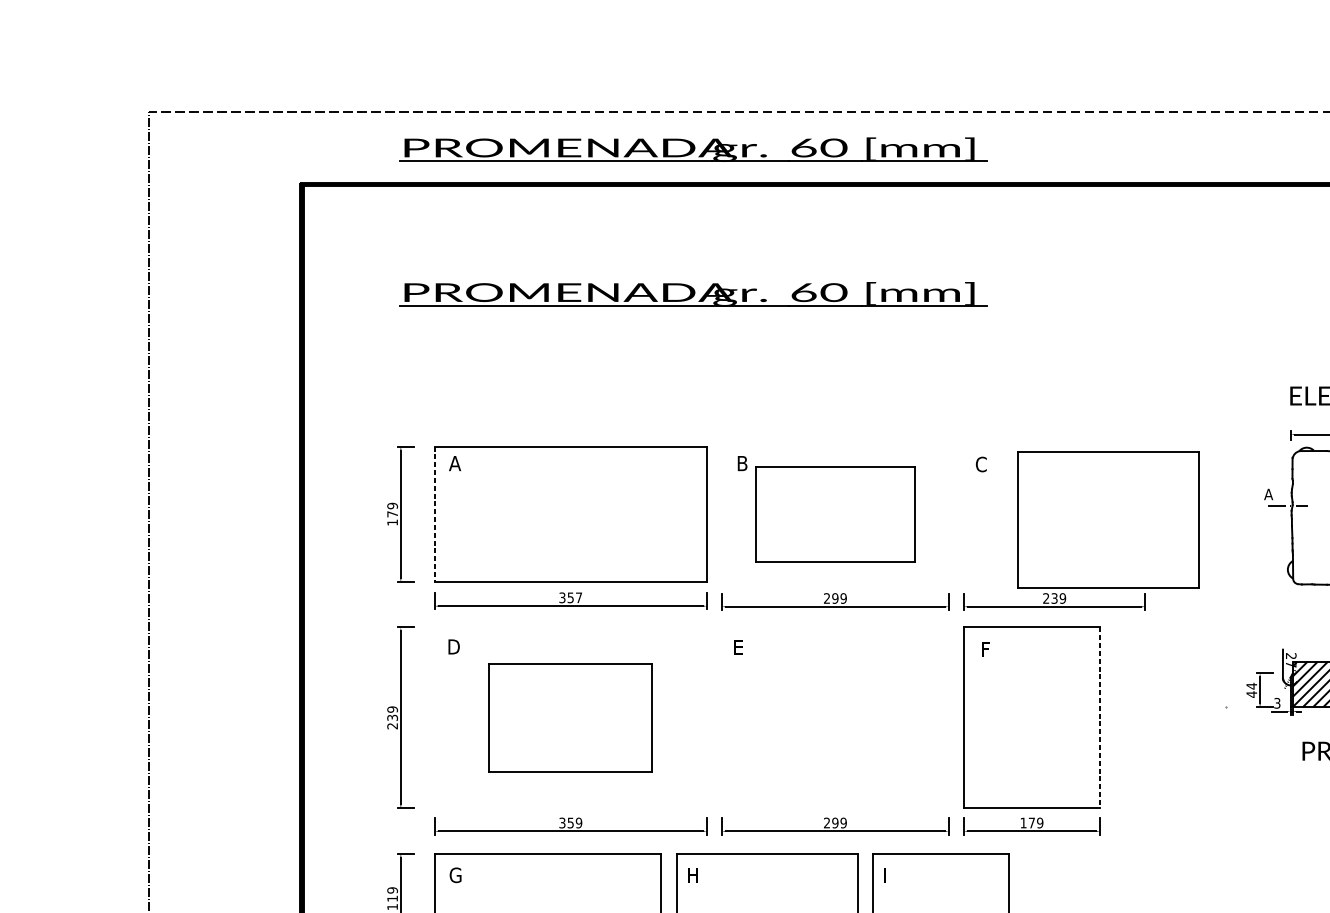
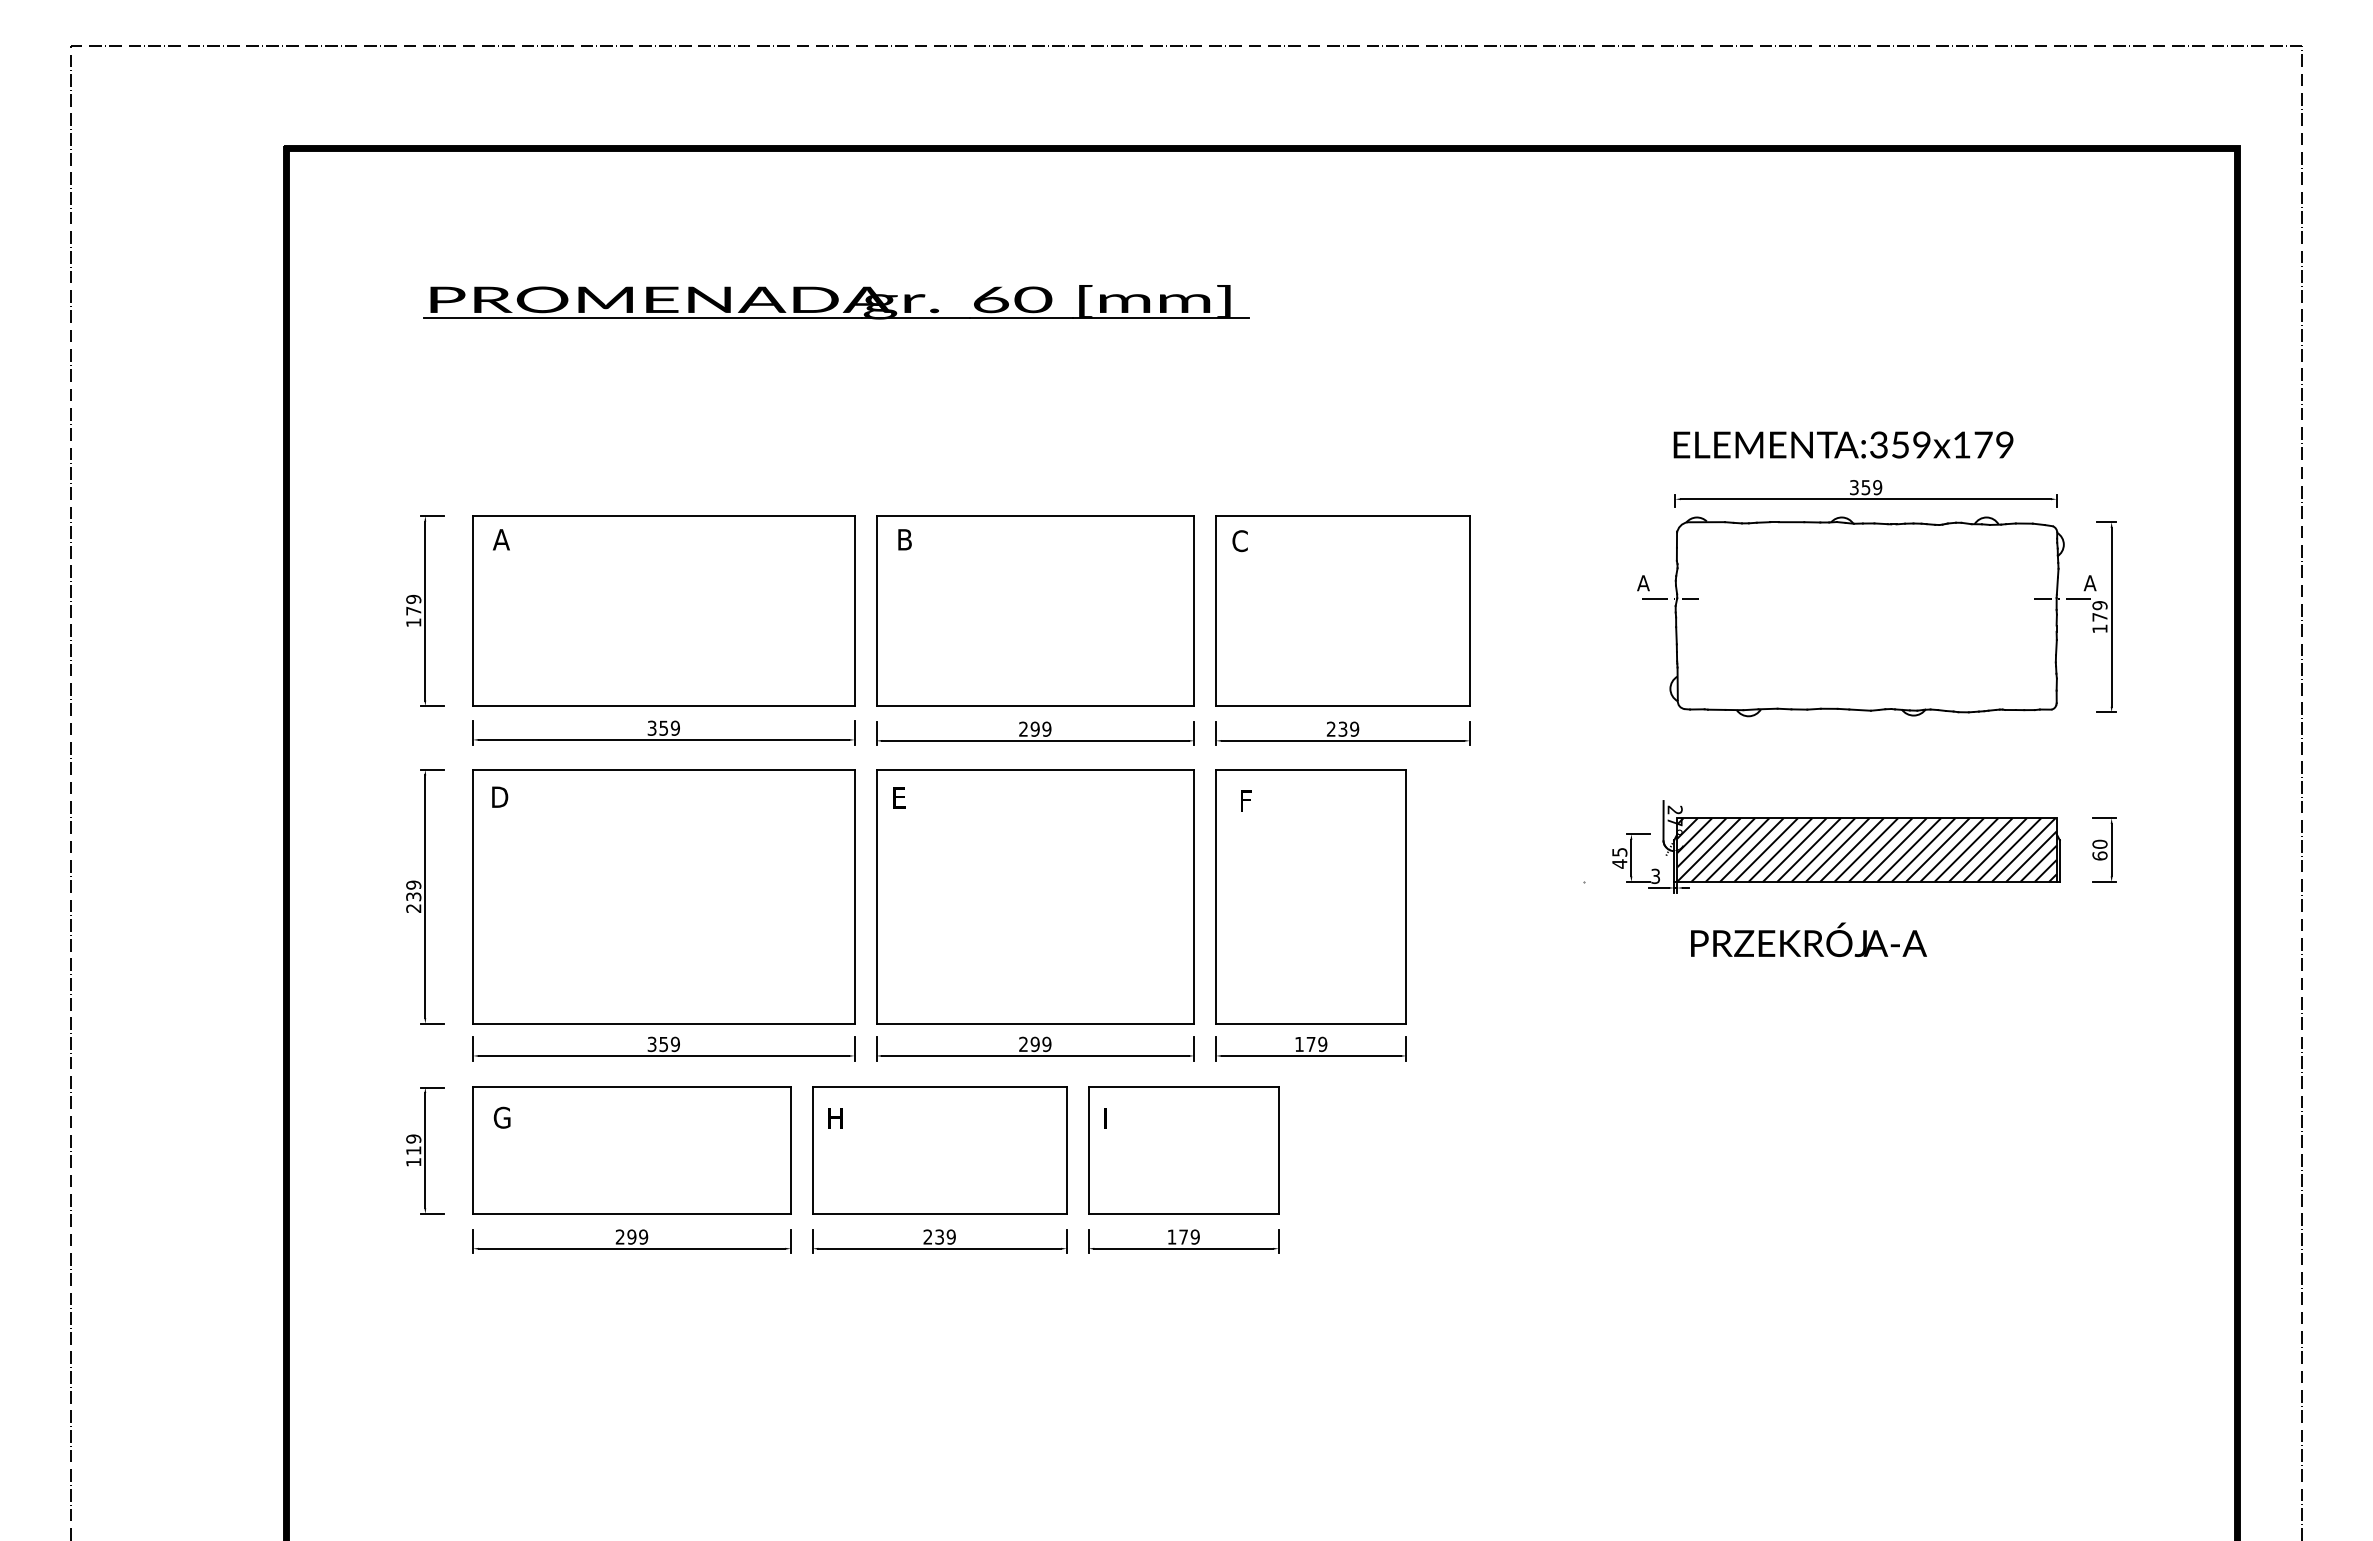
part: (693, 149) -> (836, 99), removed
part: (835, 513) -> (1035, 610), size x1.43
line: (435, 514) -> (473, 611), dashed -> solid
part: (1107, 519) -> (1342, 610), moved
text: (578, 597) -> (674, 727), 357 -> 359
text: (1251, 686) -> (1619, 852), 44 -> 45
part: (570, 717) -> (663, 896), size x1.67
part: (835, 717) -> (1035, 896), added
line: (1099, 717) -> (1406, 896), dashed -> solid

